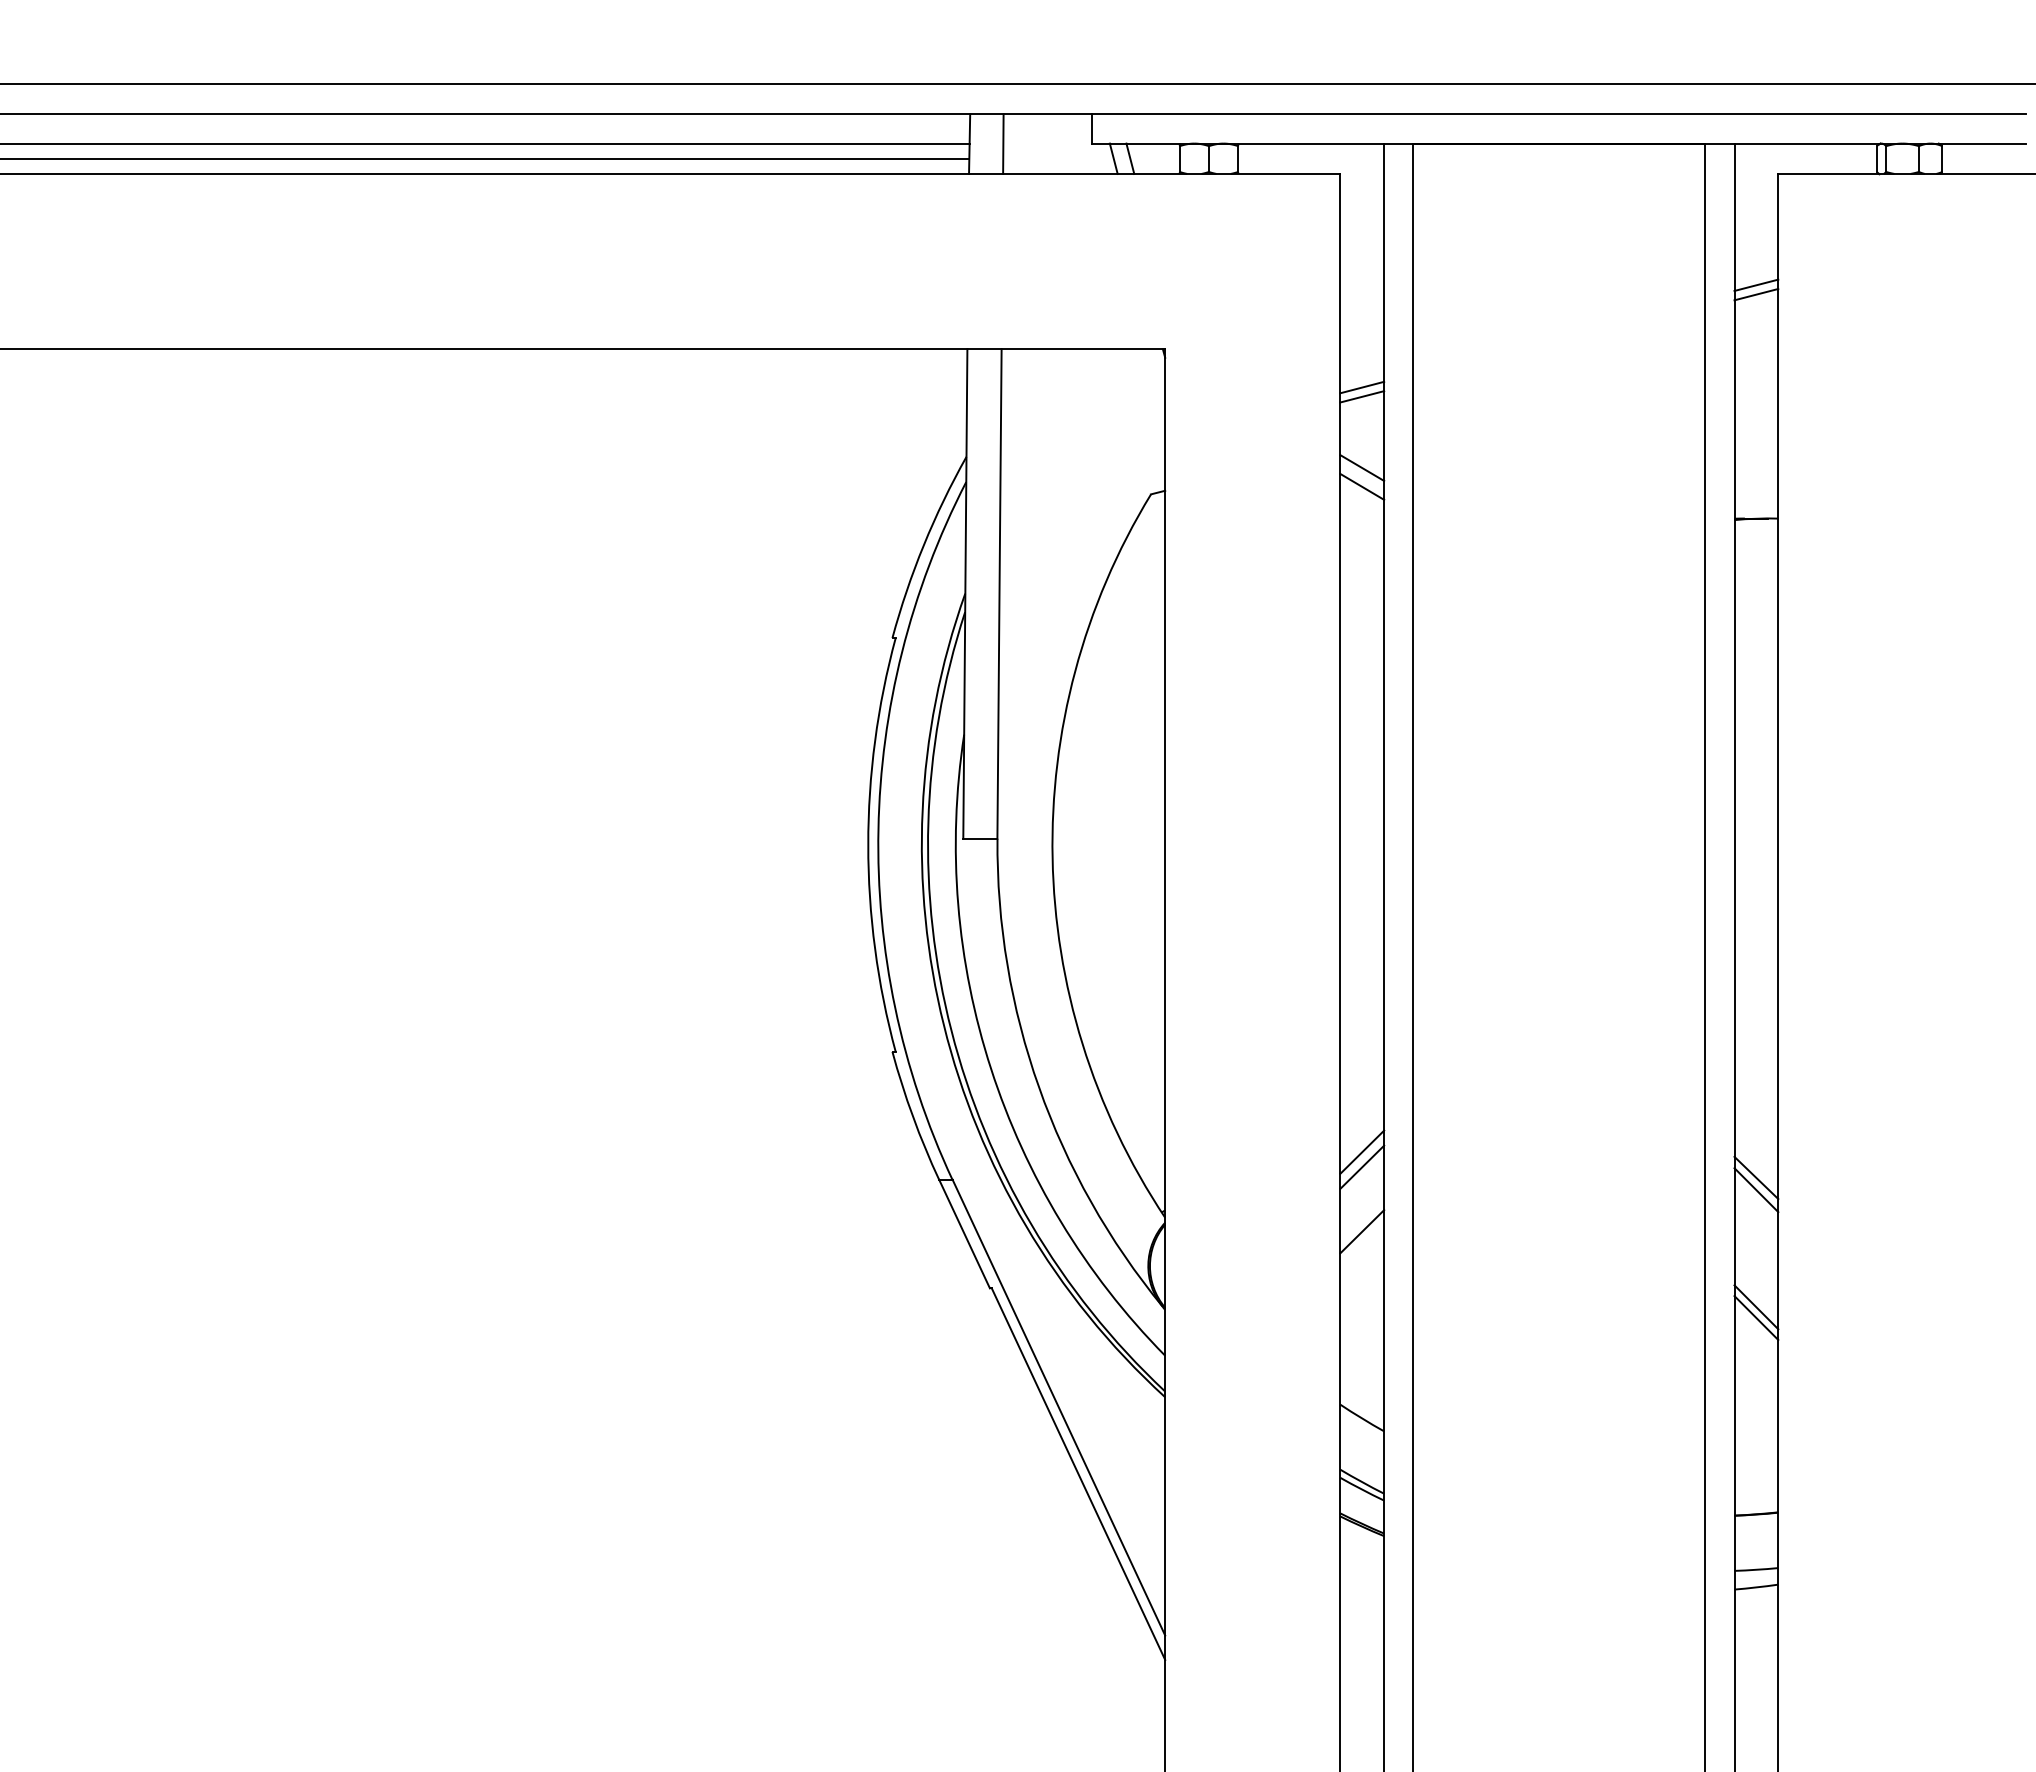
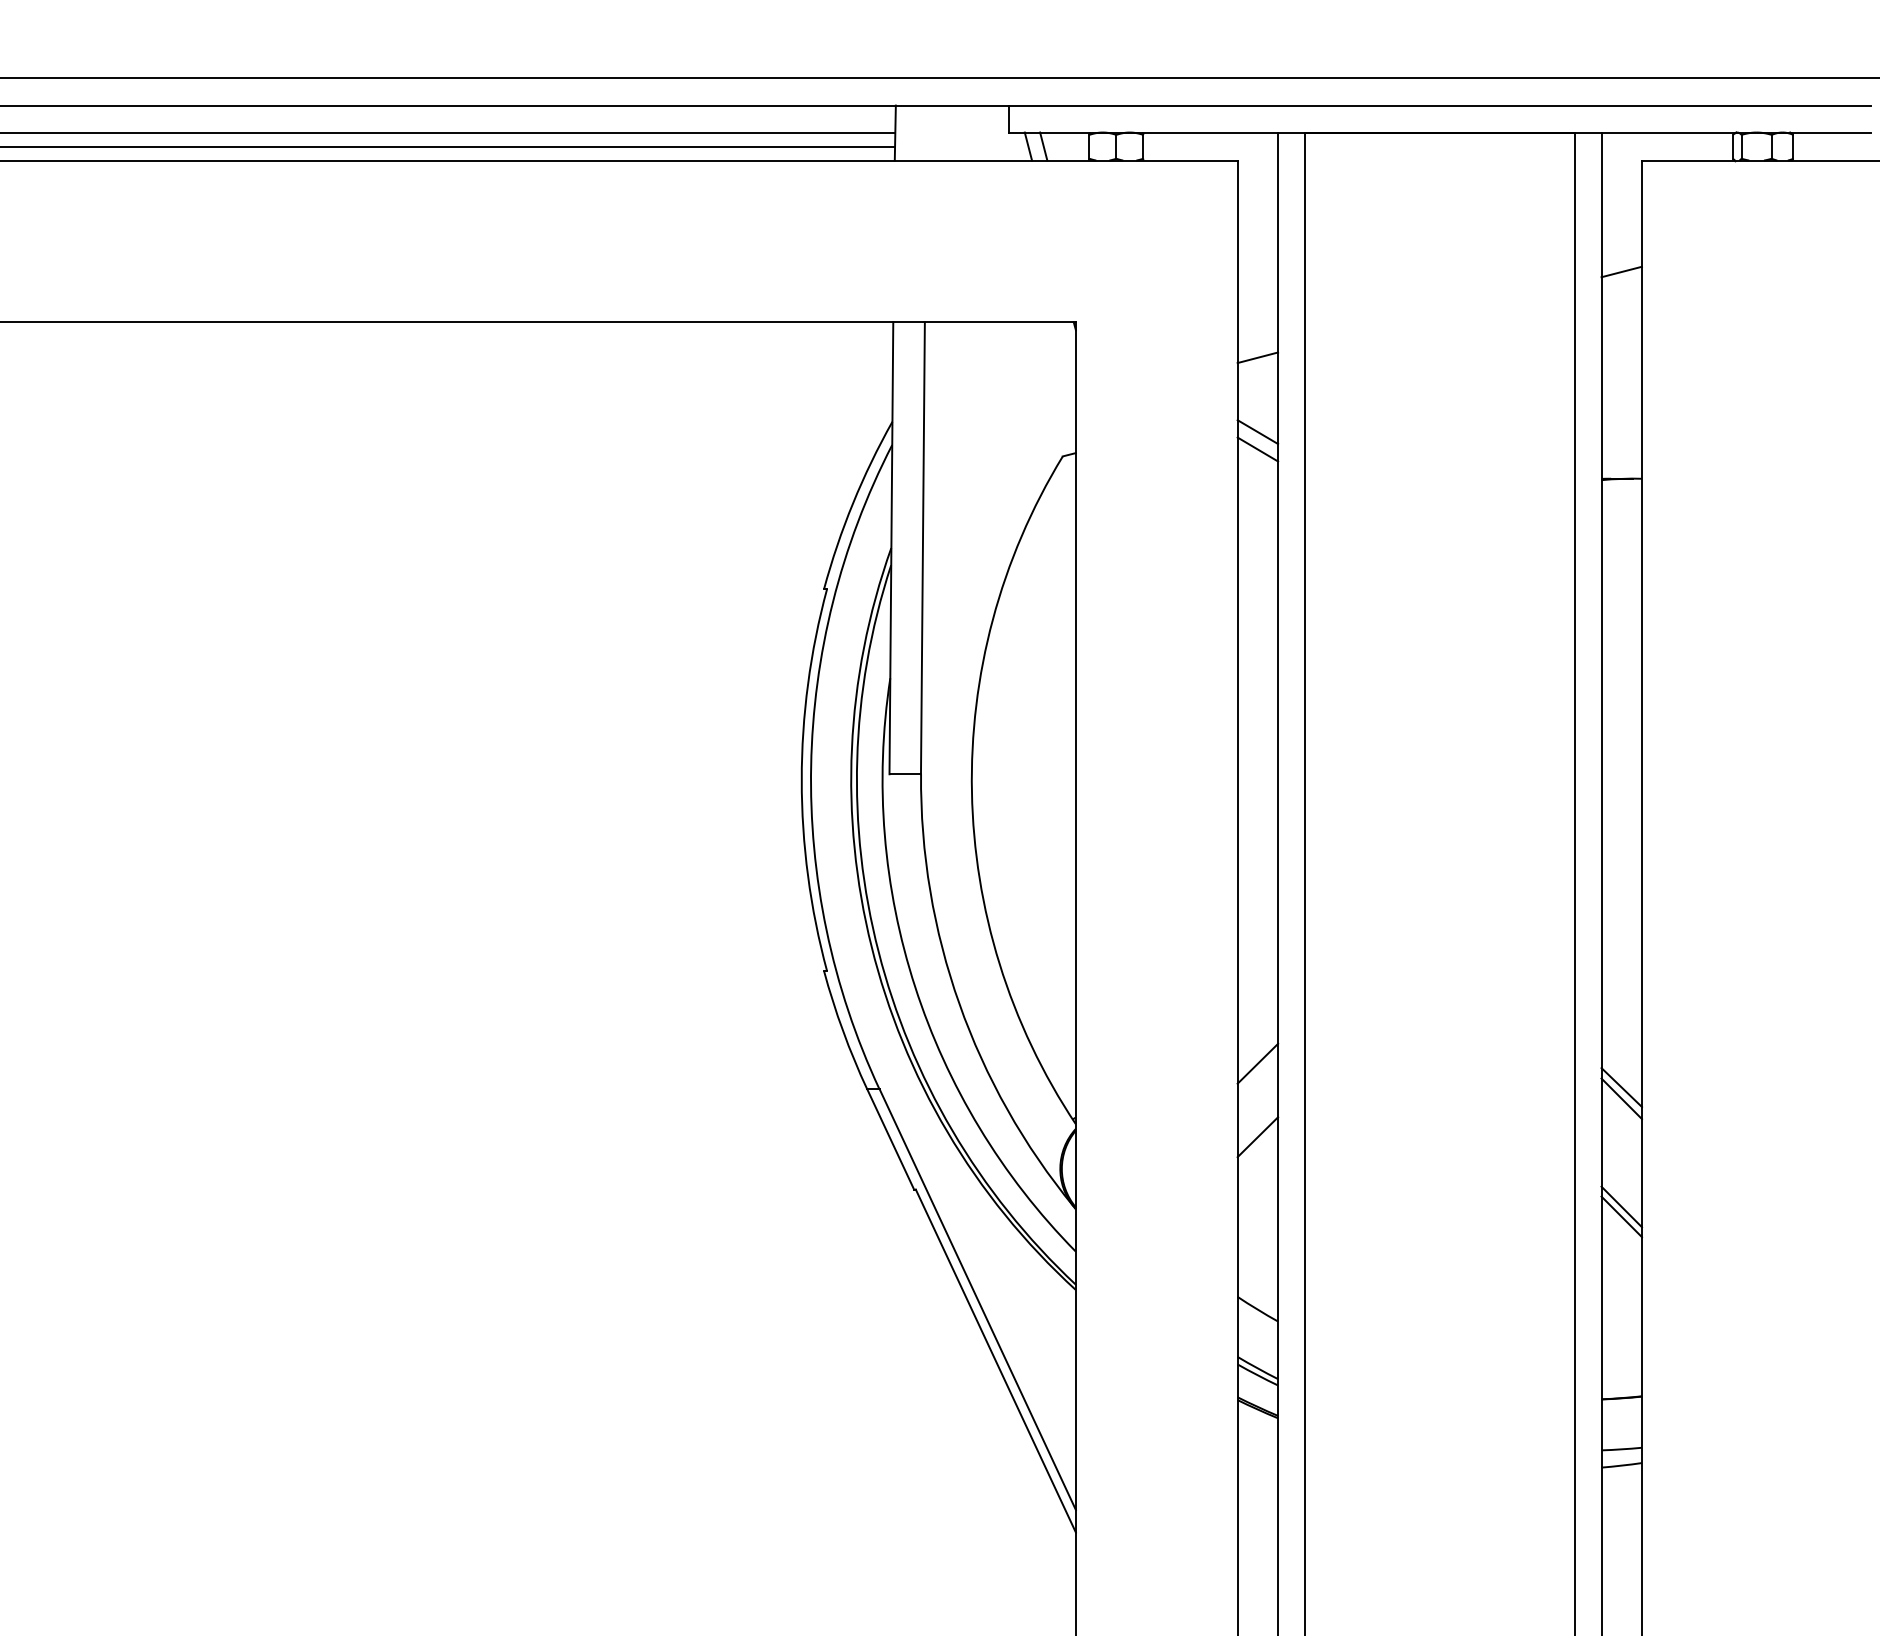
line: (1003, 143) -> (926, 132), removed
line: (1756, 284) -> (1621, 262), removed
line: (1362, 396) -> (1258, 366), removed
line: (1362, 1166) -> (1258, 1076), removed

